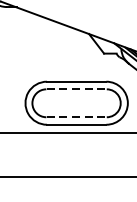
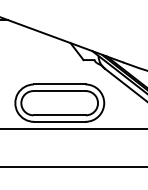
line: (77, 89) -> (60, 91), dashed -> solid
line: (77, 117) -> (60, 115), dashed -> solid

